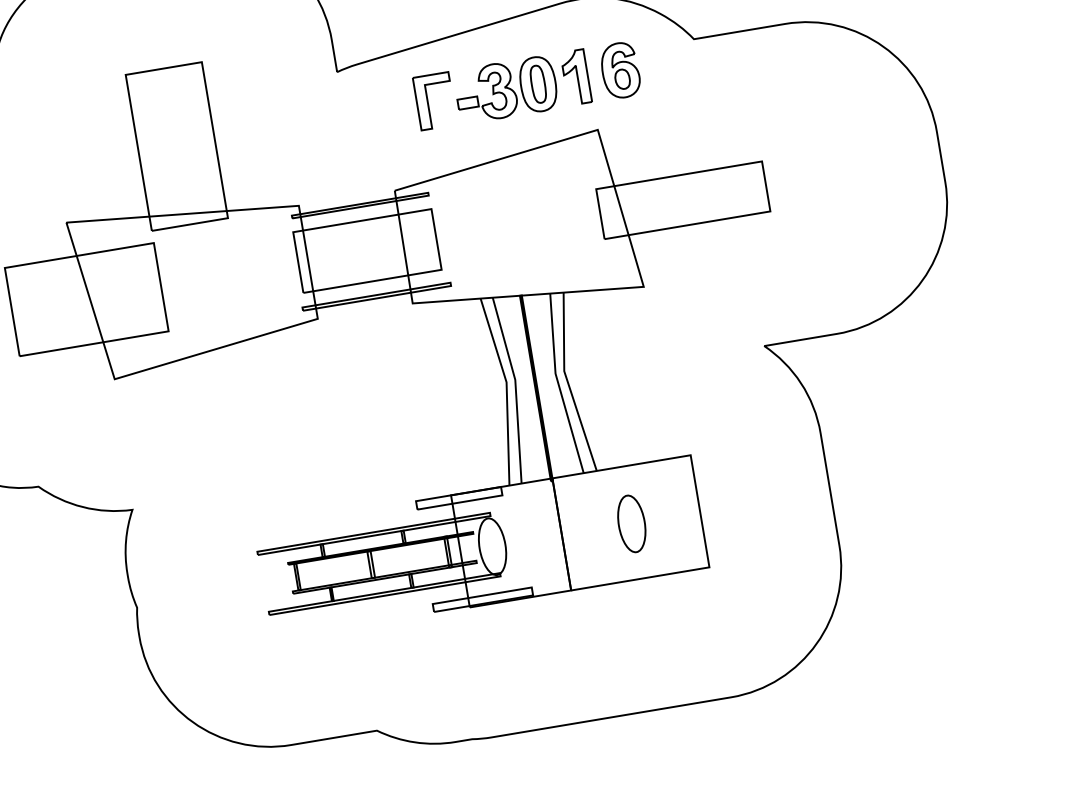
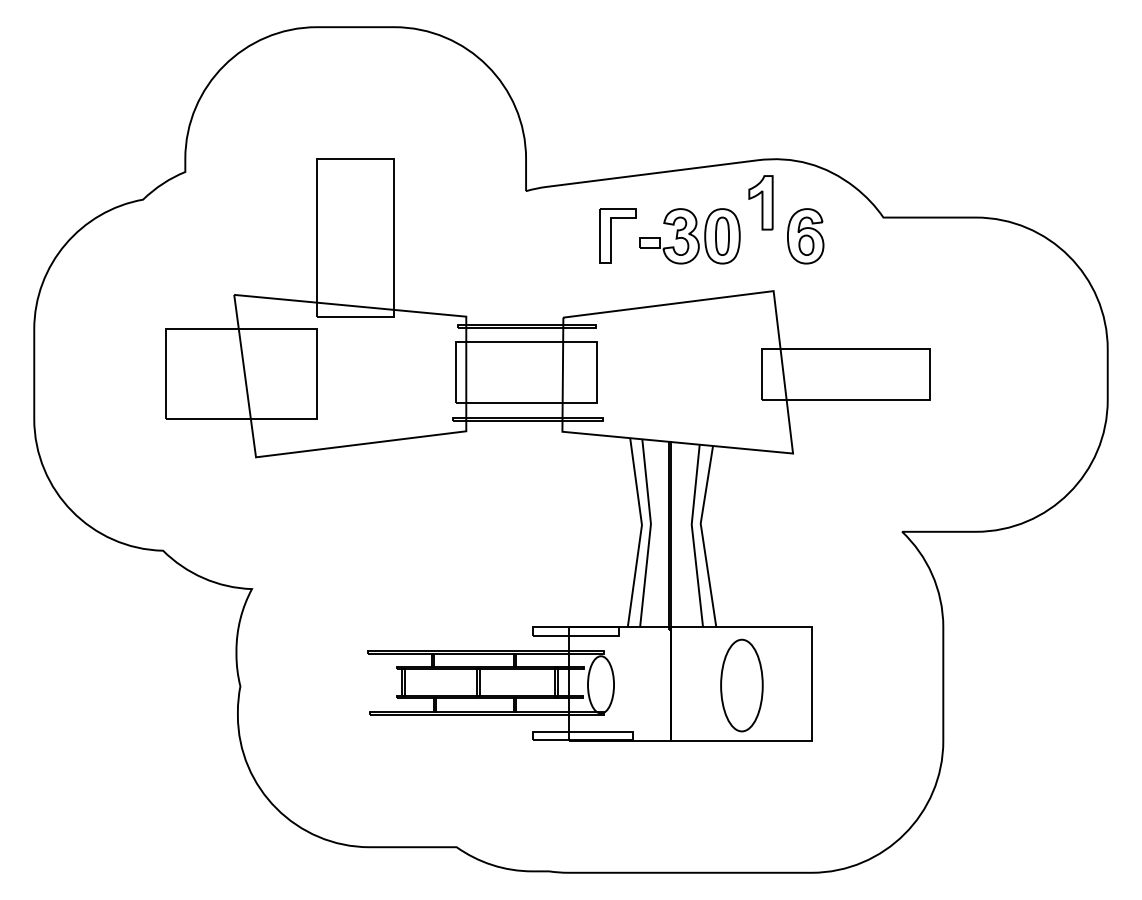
part: (575, 77) -> (760, 202), moved
part: (632, 523) -> (742, 684), size x1.6

